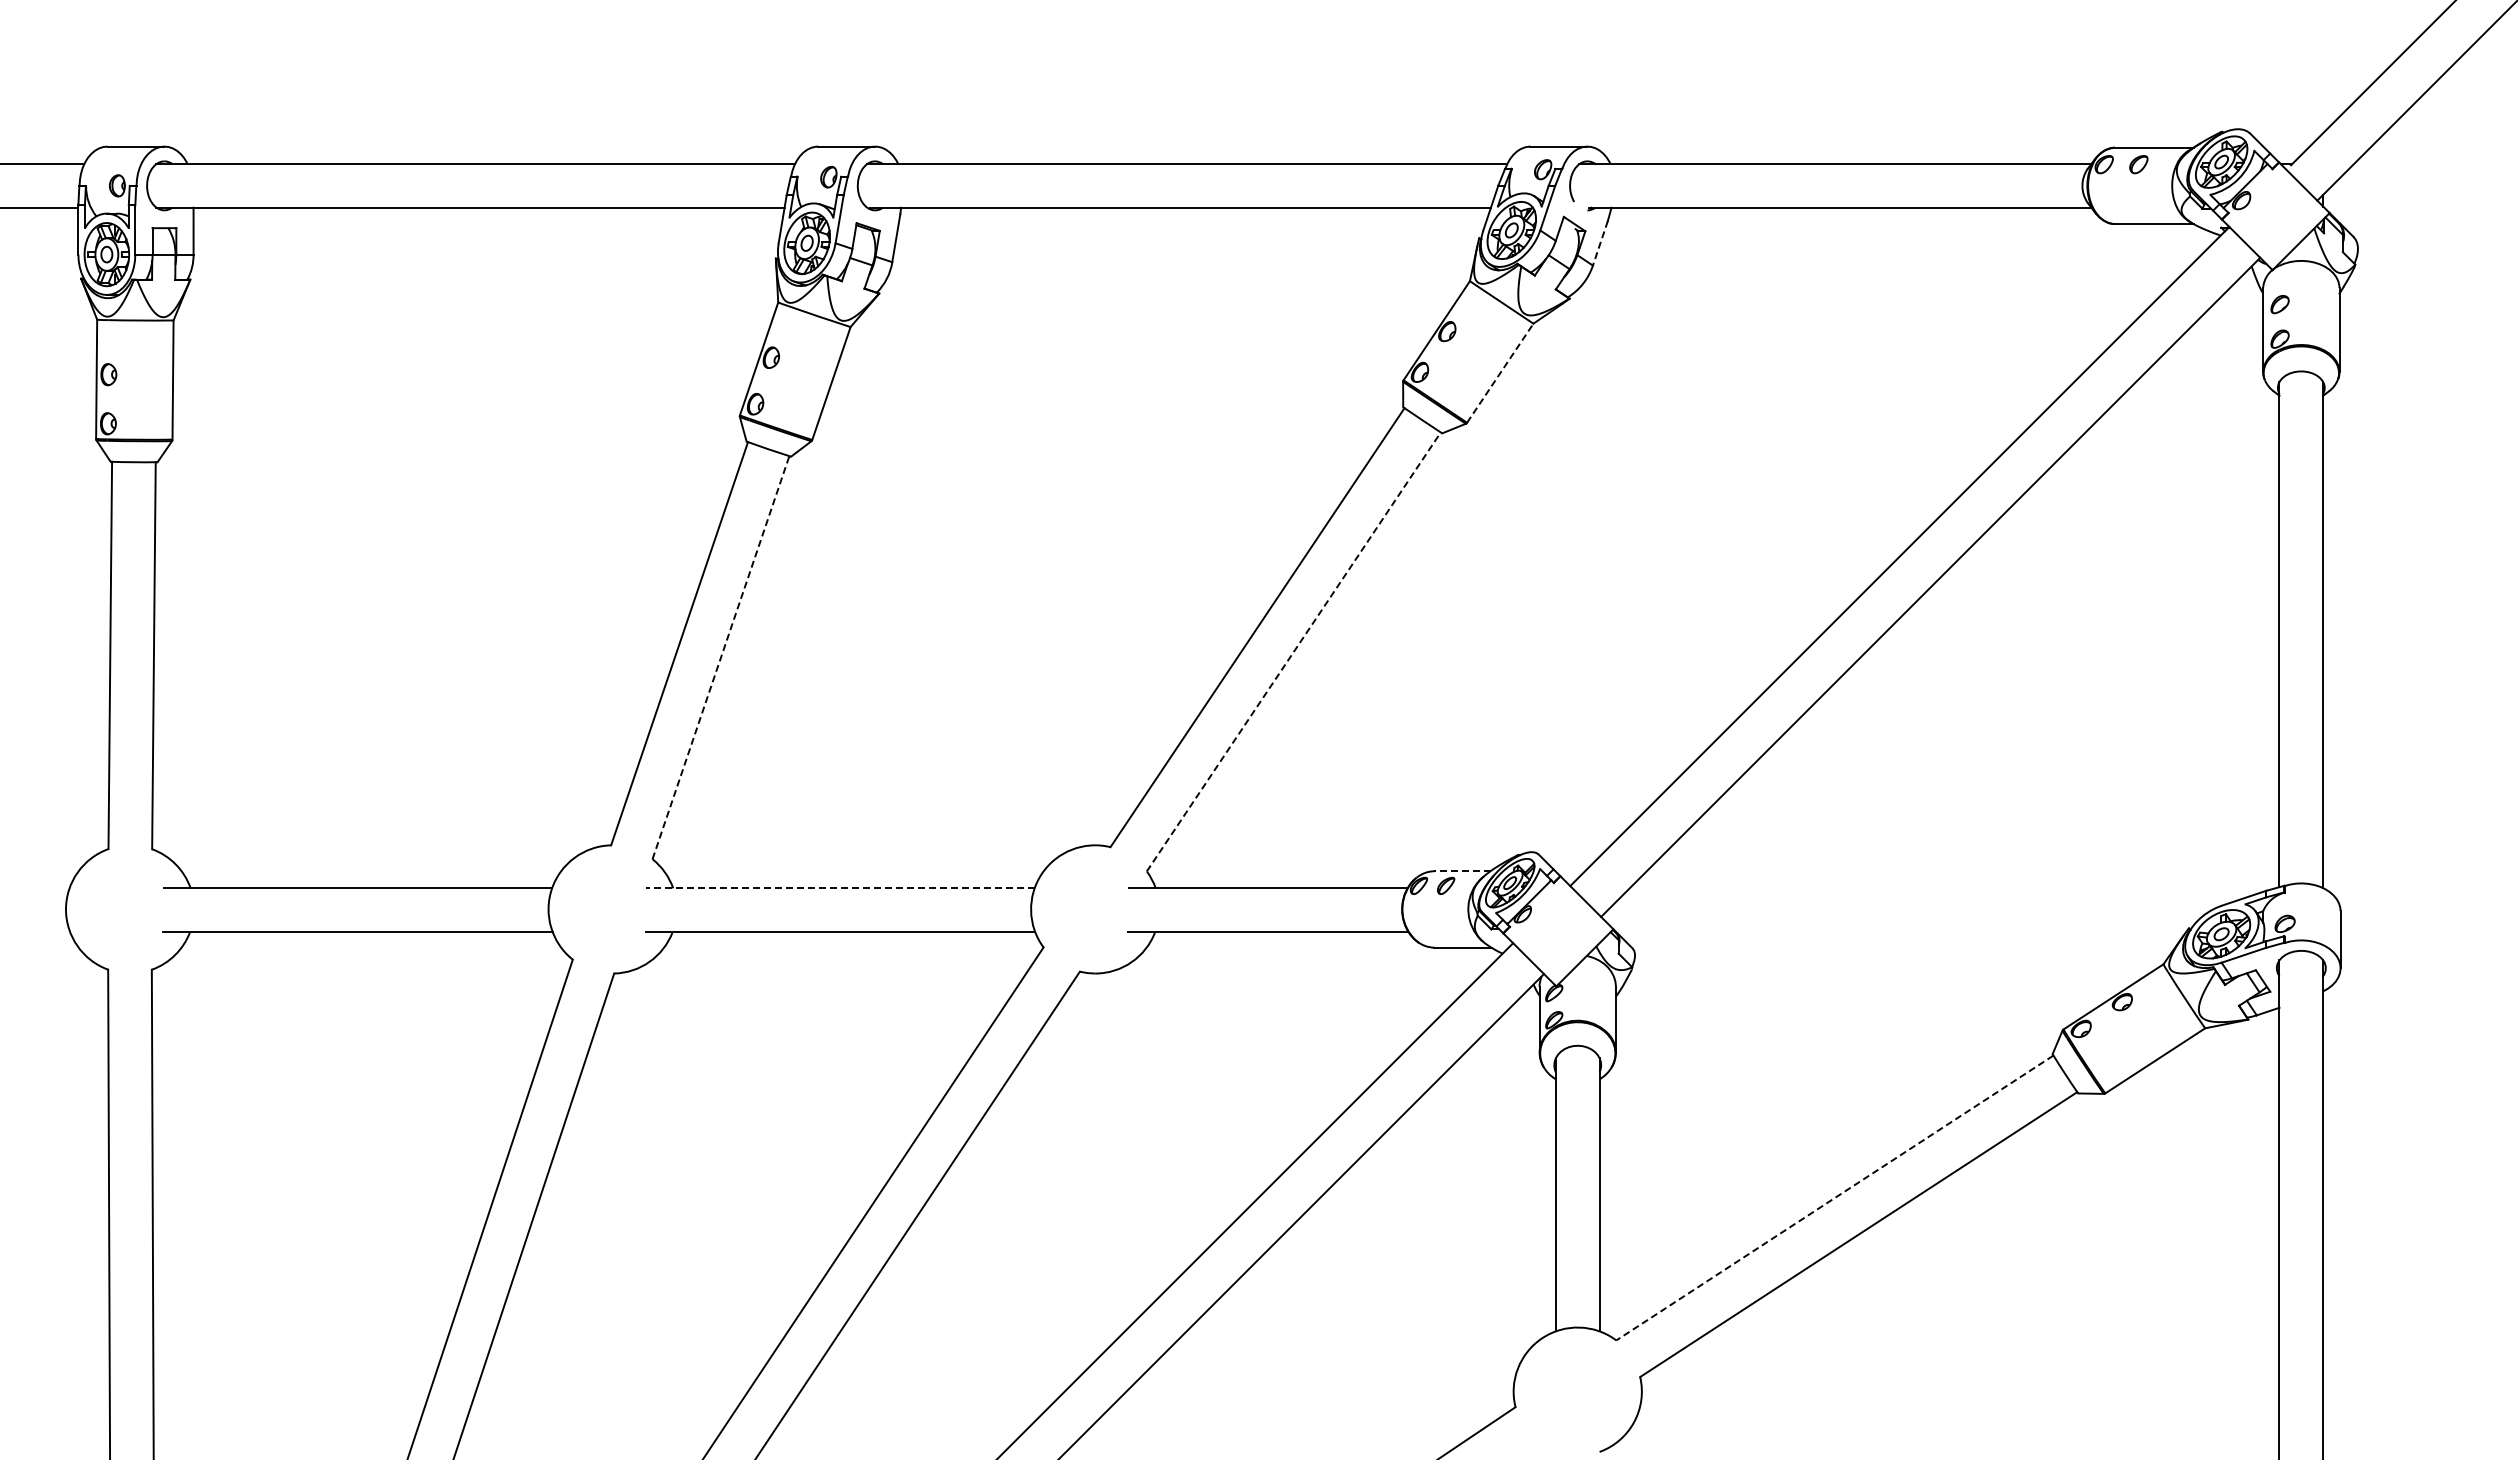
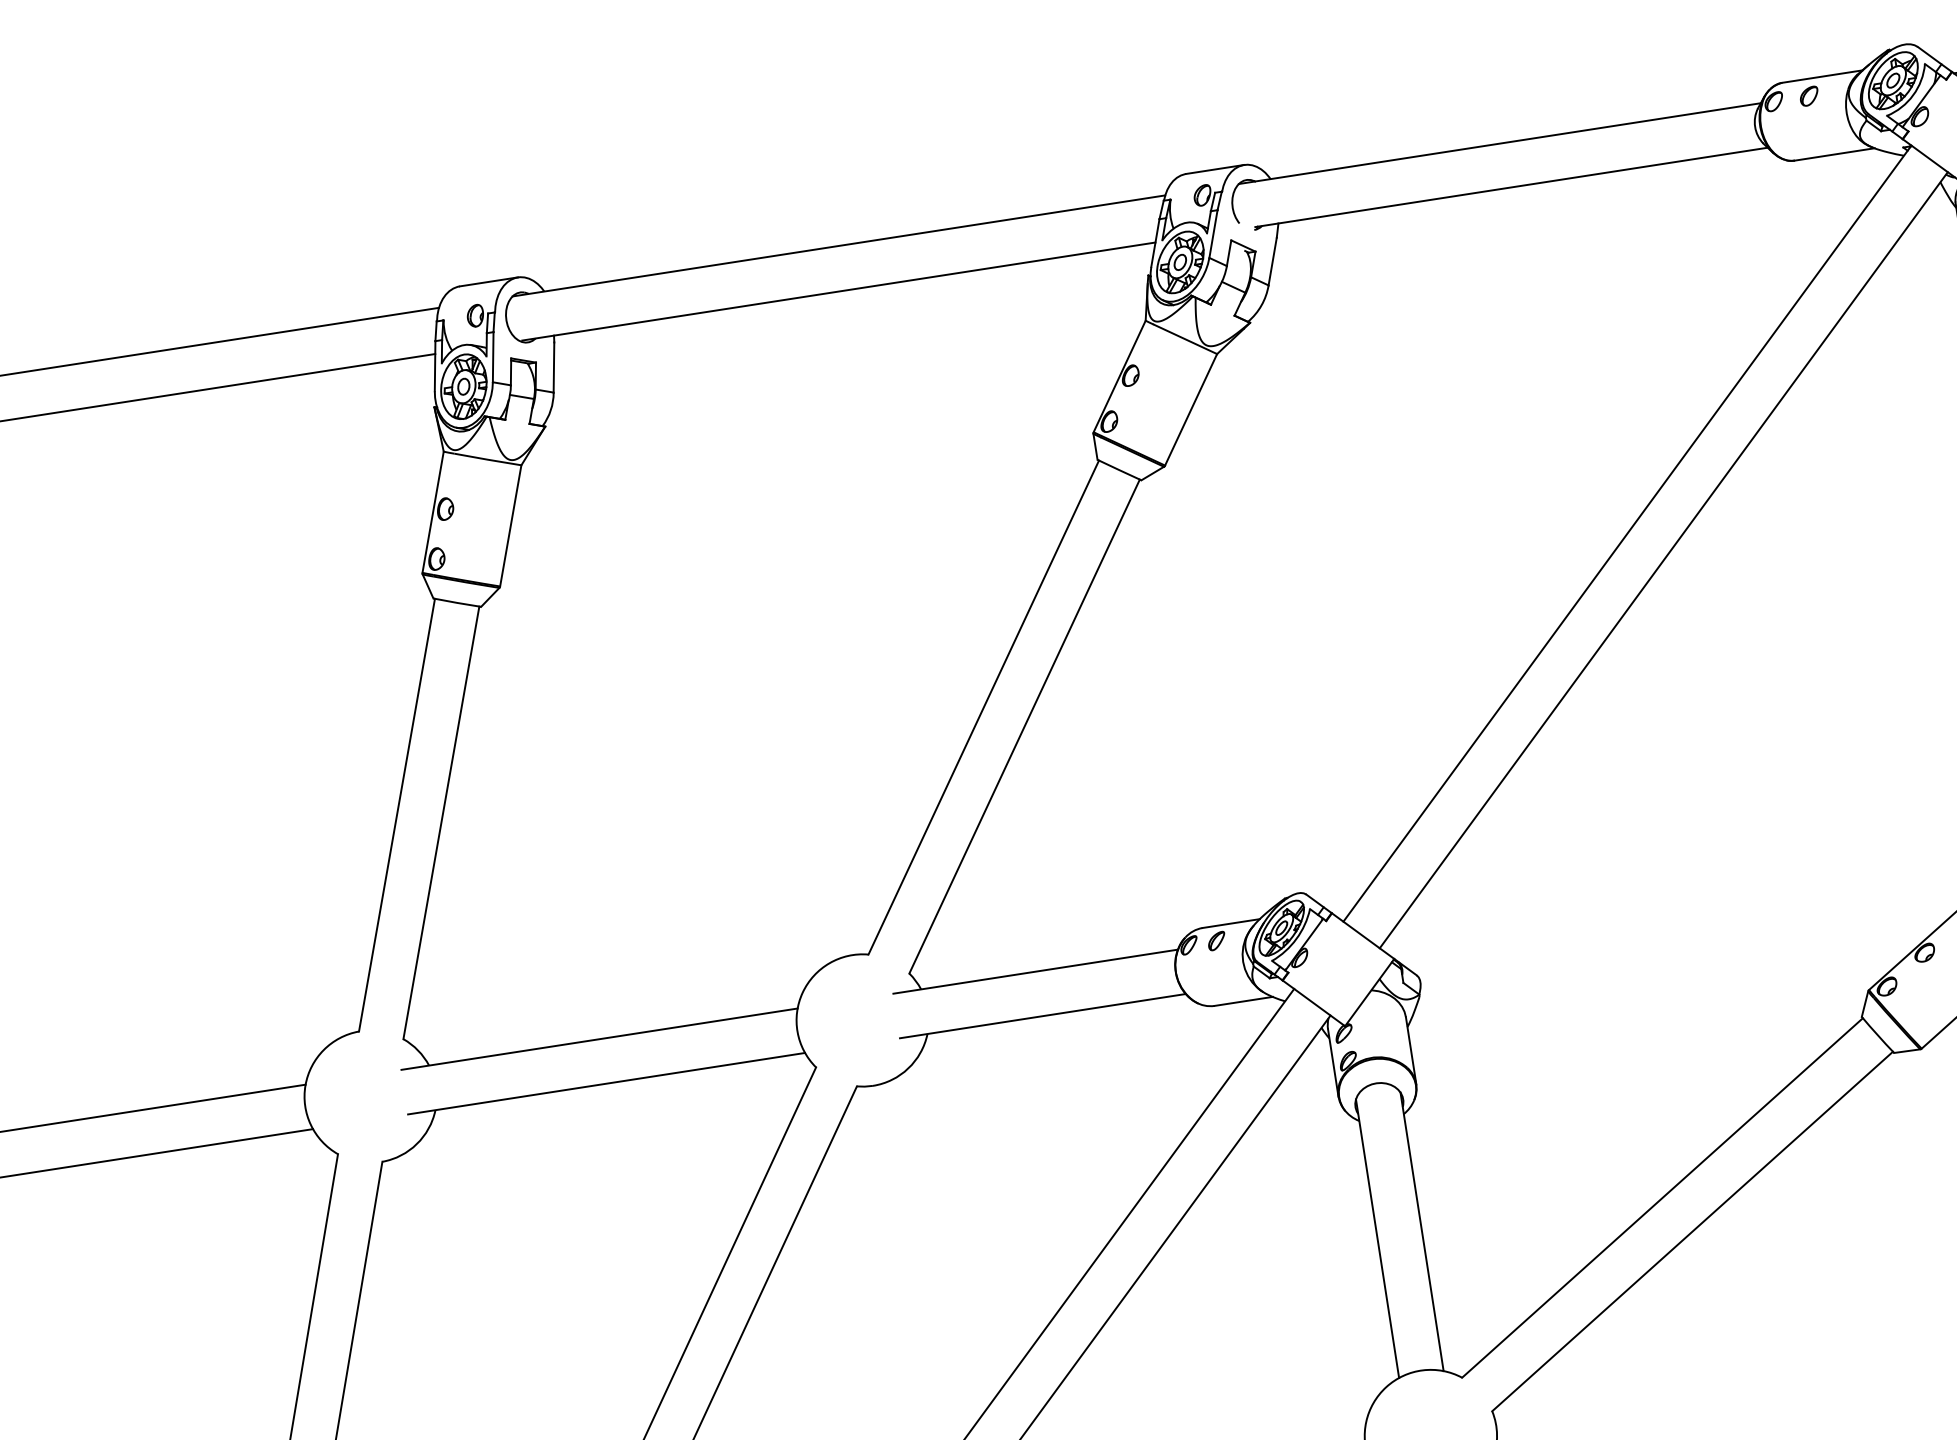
line: (1600, 243) -> (1272, 261), dashed -> solid
line: (1500, 373) -> (1191, 410), dashed -> solid
line: (1294, 651) -> (1025, 726), dashed -> solid
line: (720, 657) -> (440, 822), dashed -> solid
line: (1461, 871) -> (1230, 923), dashed -> solid
line: (839, 888) -> (598, 1039), dashed -> solid
line: (1834, 1198) -> (1662, 1198), dashed -> solid

